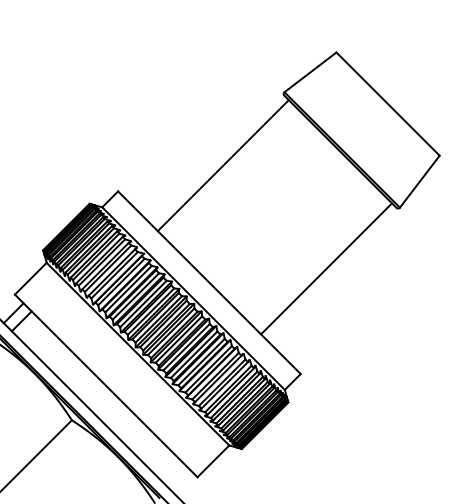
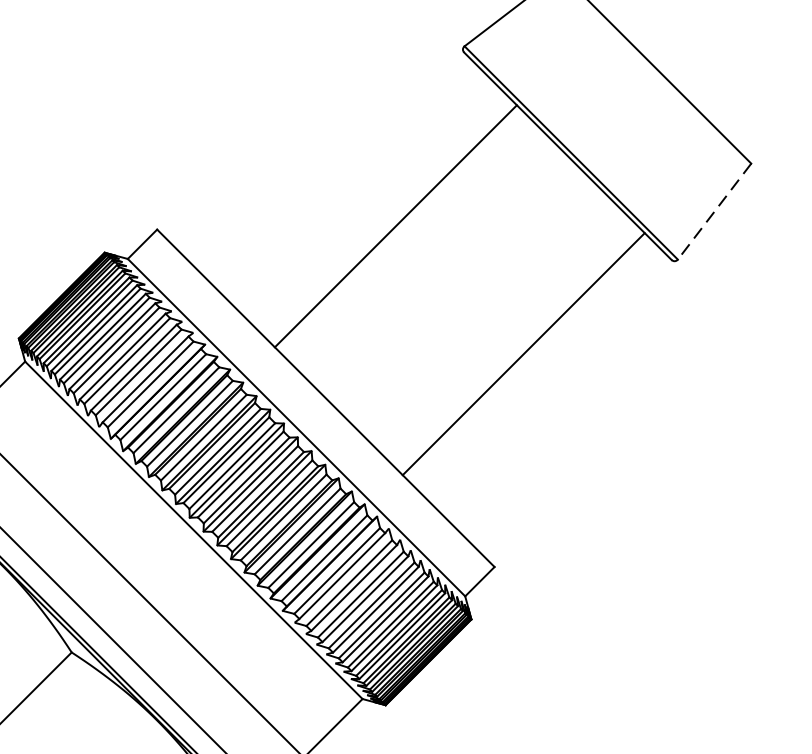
line: (222, 165) -> (394, 226), moved
line: (419, 181) -> (714, 211), solid -> dashed
line: (326, 268) -> (523, 353), moved

